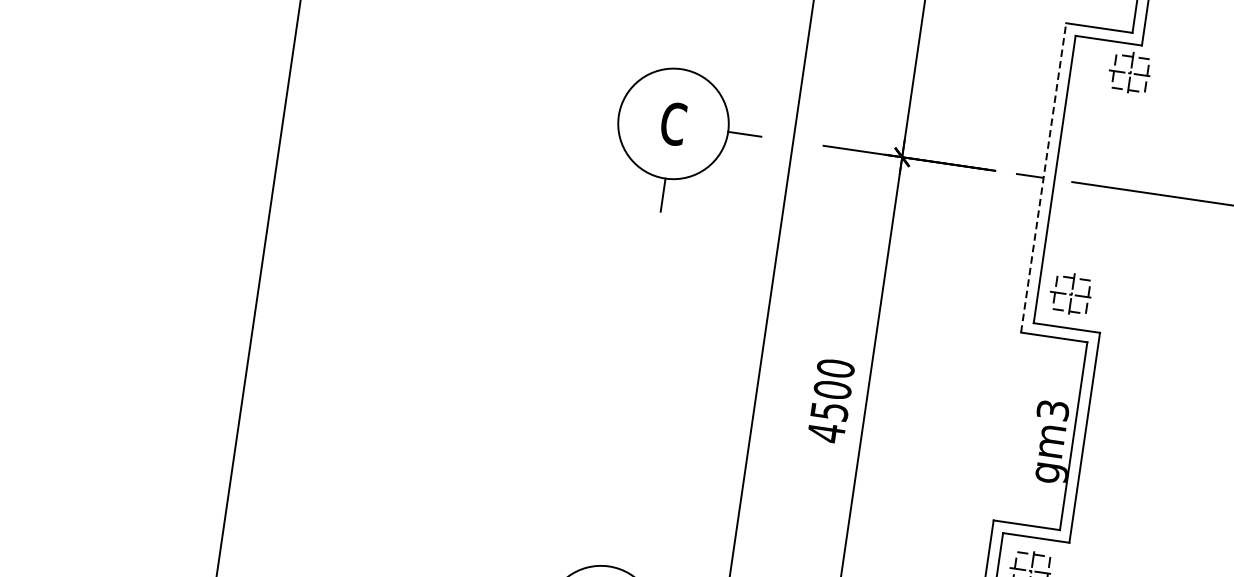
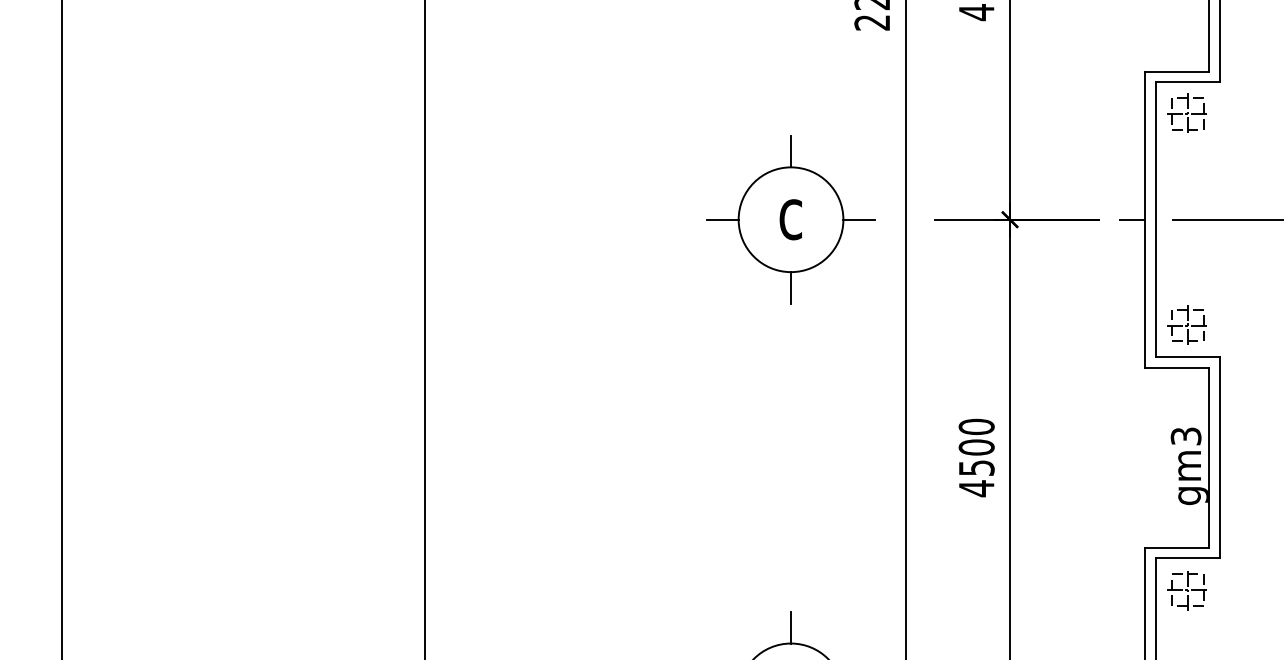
line: (684, 52) -> (791, 151), added
part: (1129, 71) -> (1186, 112), moved
line: (601, 113) -> (722, 219), added
line: (1043, 177) -> (1145, 219), dashed -> solid
line: (611, 549) -> (791, 627), added

